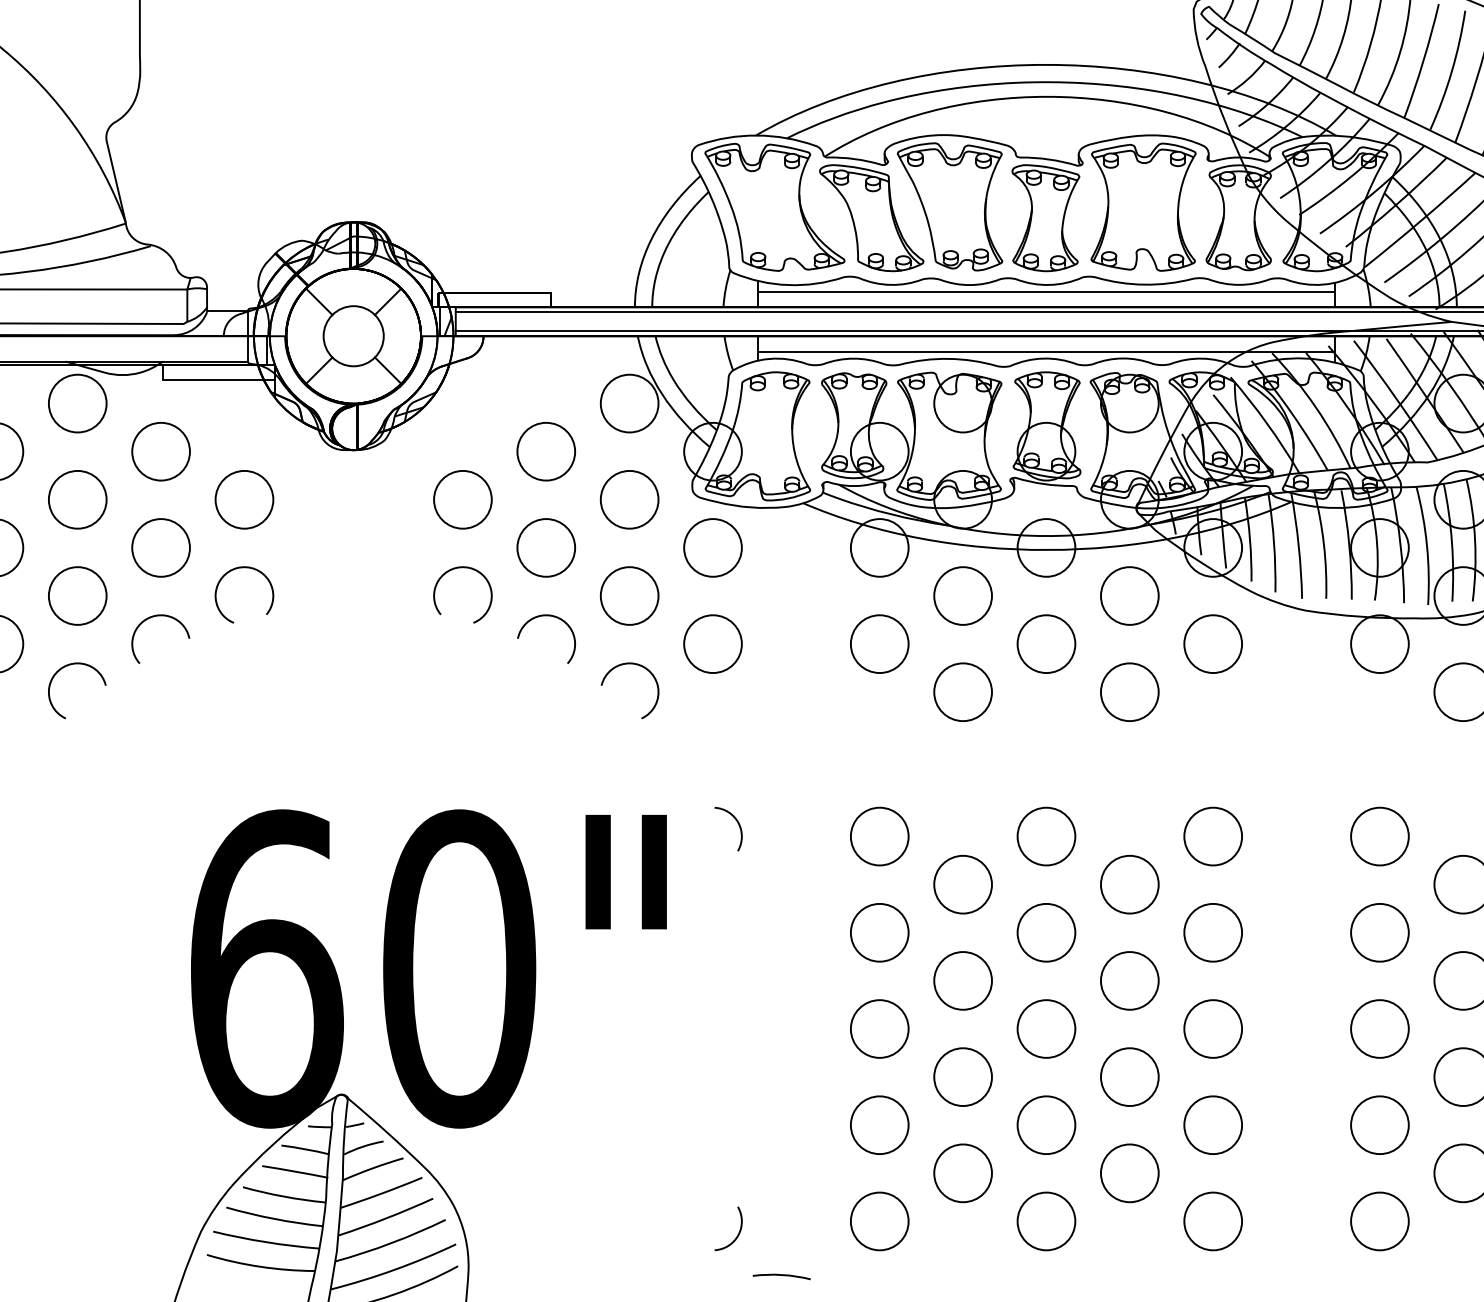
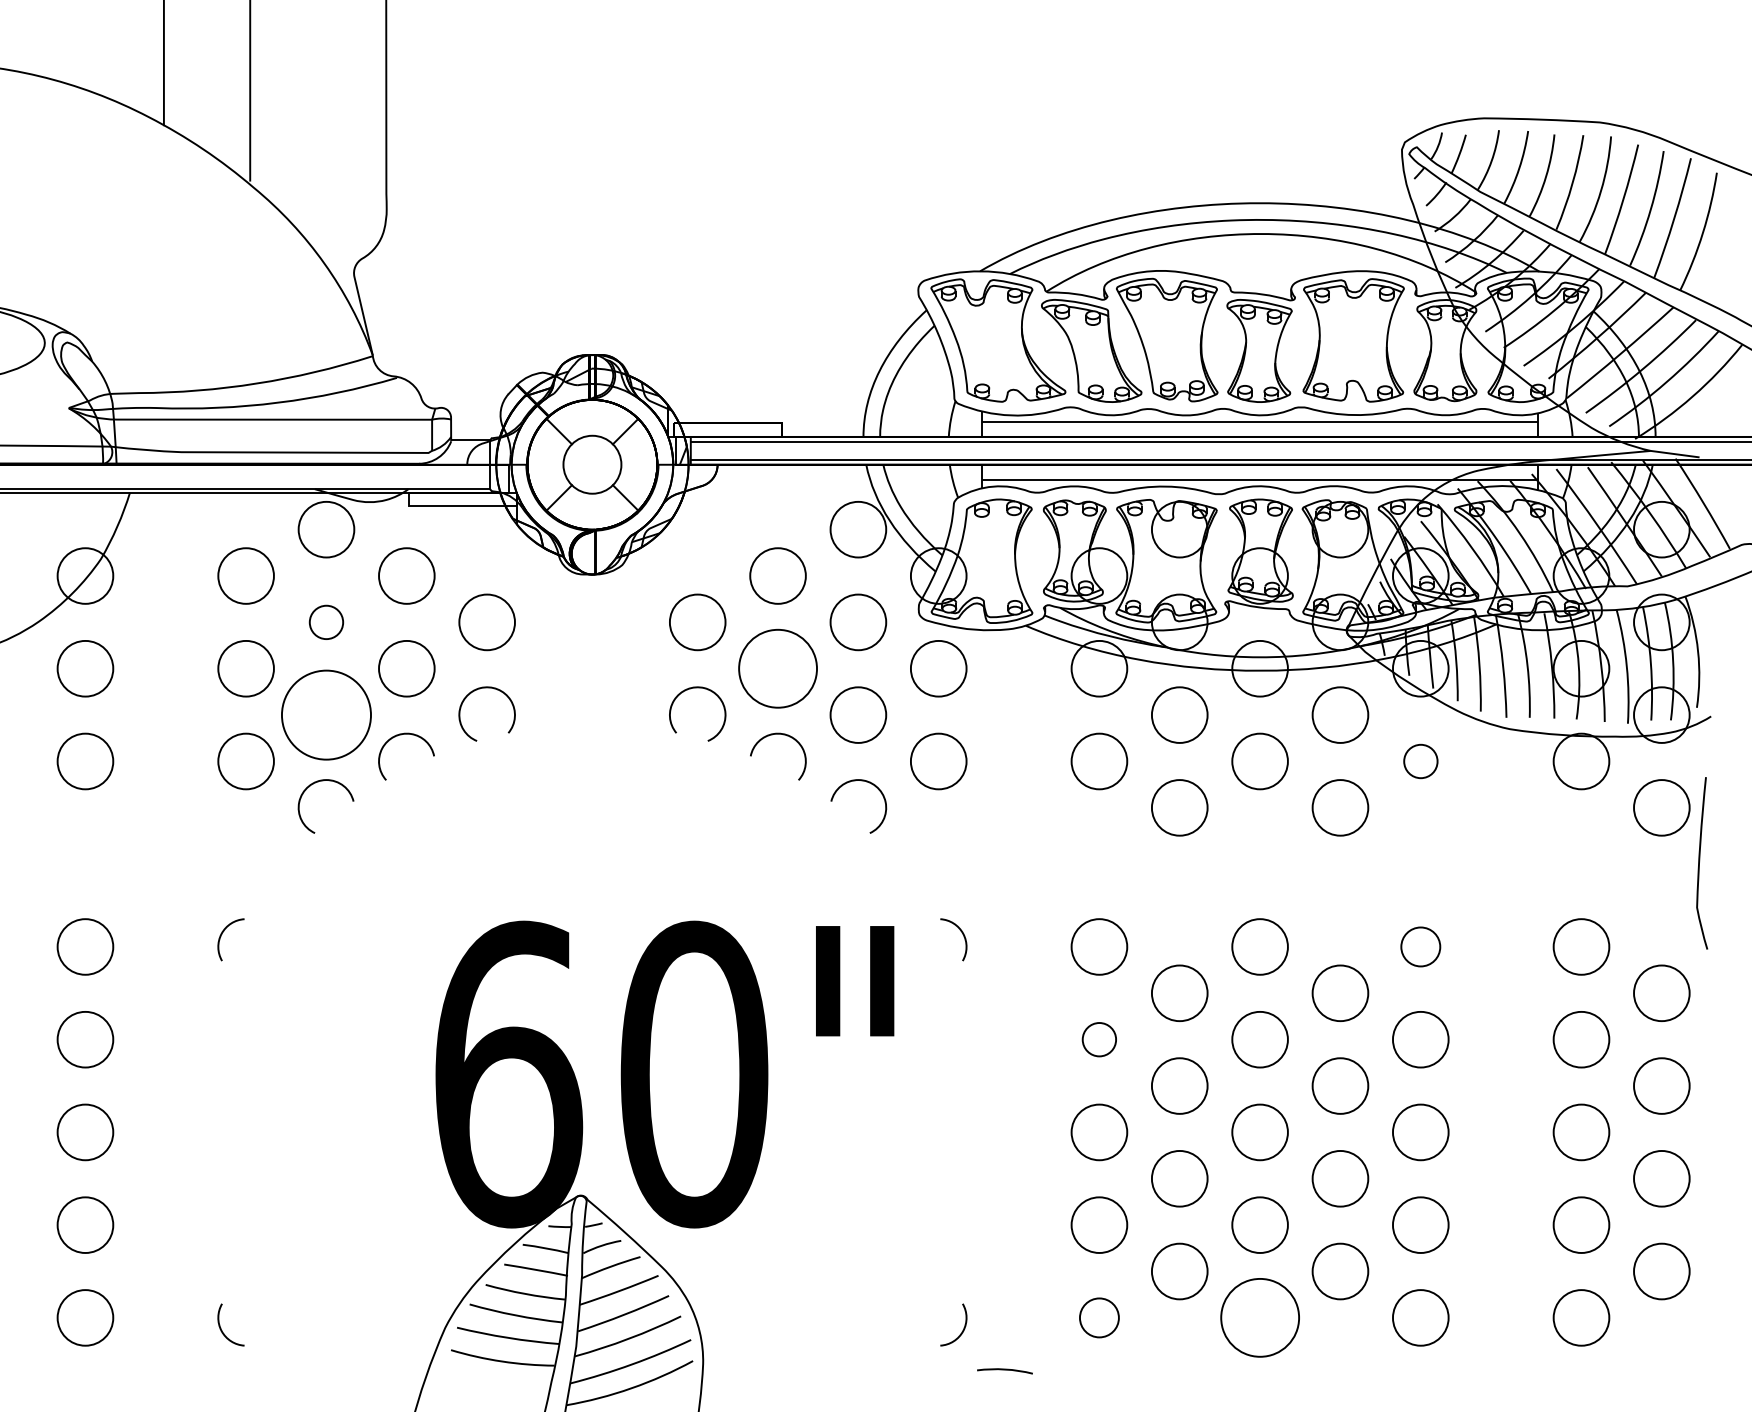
circle: (77, 499) -> (326, 622), size x0.6
circle: (545, 547) -> (777, 668), size x1.4
circle: (77, 595) -> (326, 714), size x1.6
circle: (1212, 644) -> (1420, 761), size x0.6
circle: (1212, 836) -> (1420, 946), size x0.7
circle: (879, 932) -> (1099, 1039), size x0.6
circle: (879, 1221) -> (1099, 1317), size x0.7
circle: (1045, 1221) -> (1259, 1317), size x1.4

